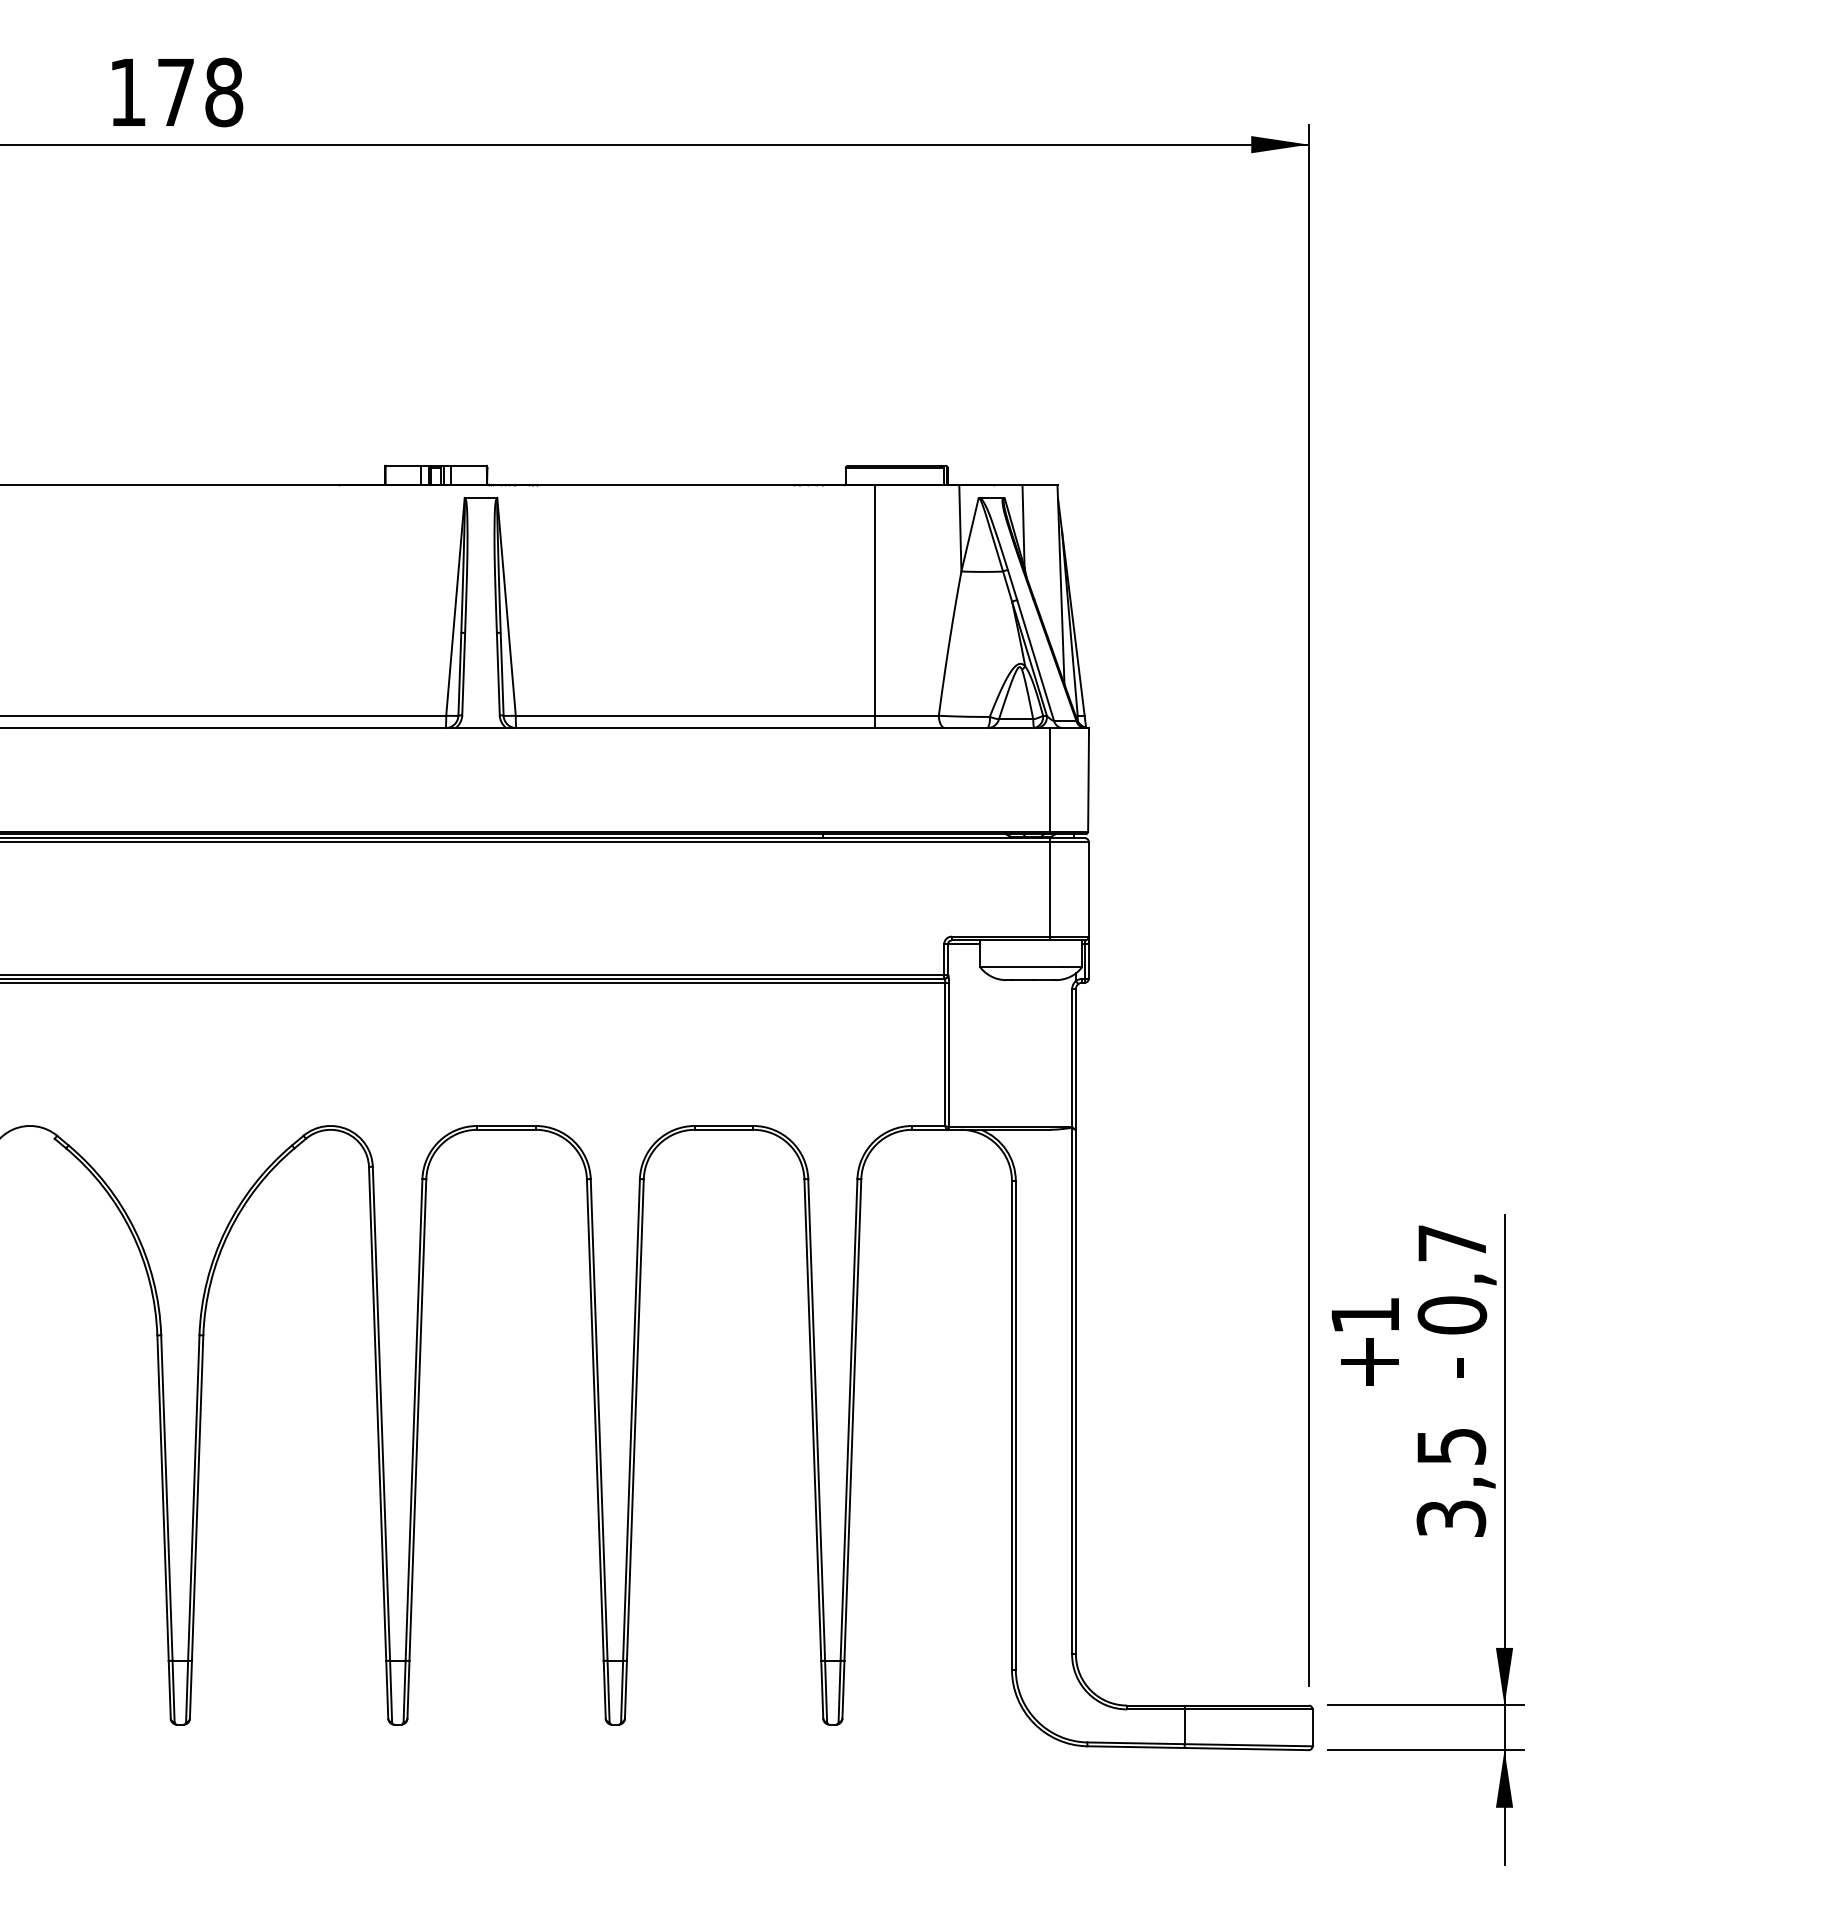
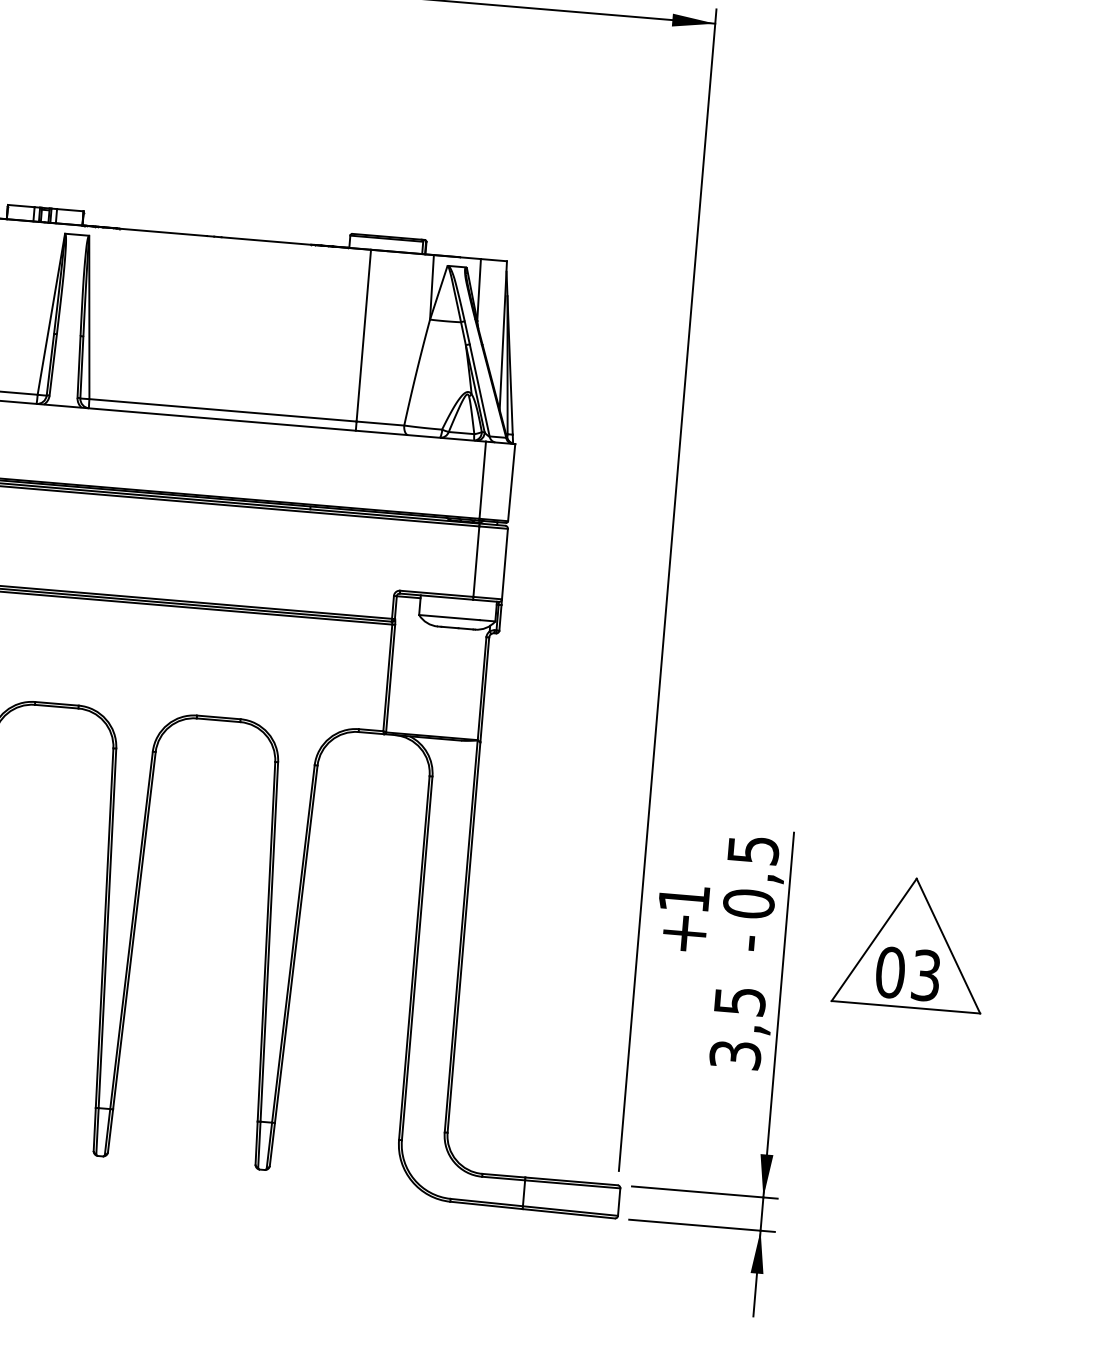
text: (1452, 1243) -> (753, 850), 0,7 -> 0,5
part: (1673, 1348) -> (911, 942), added

